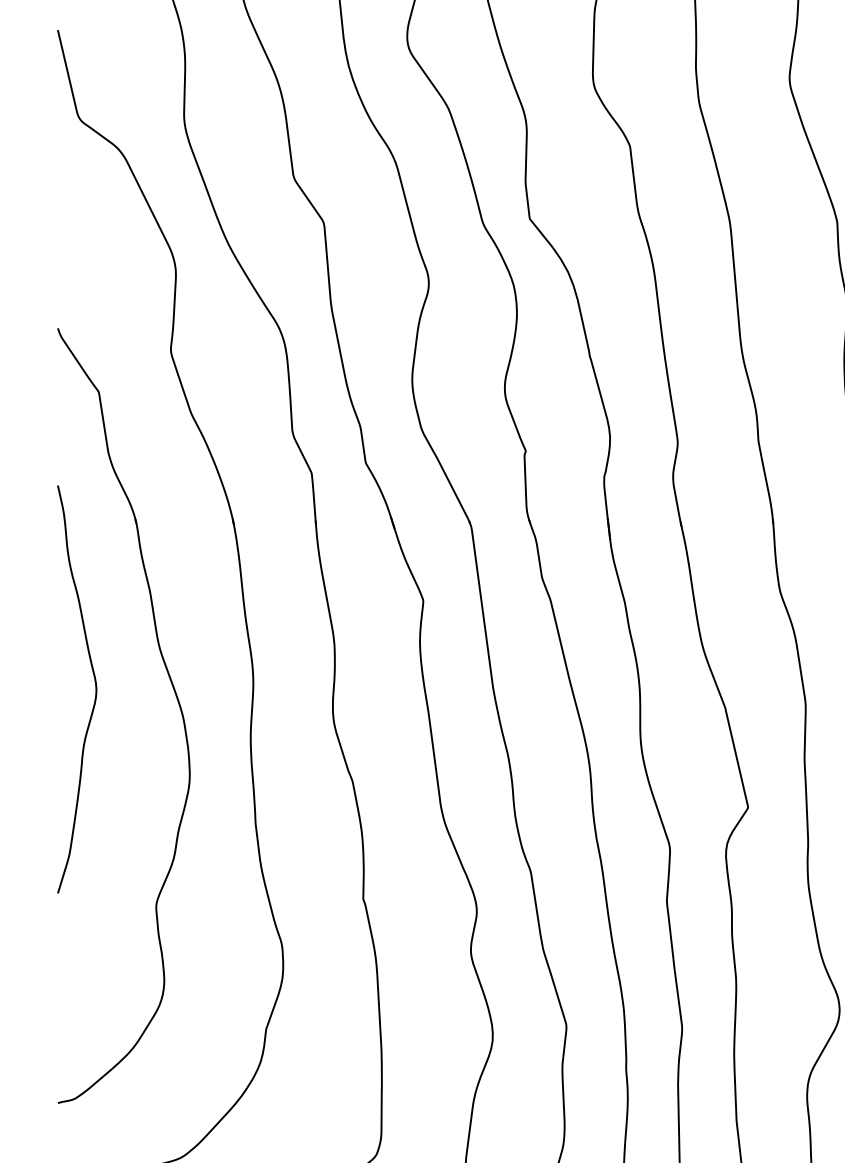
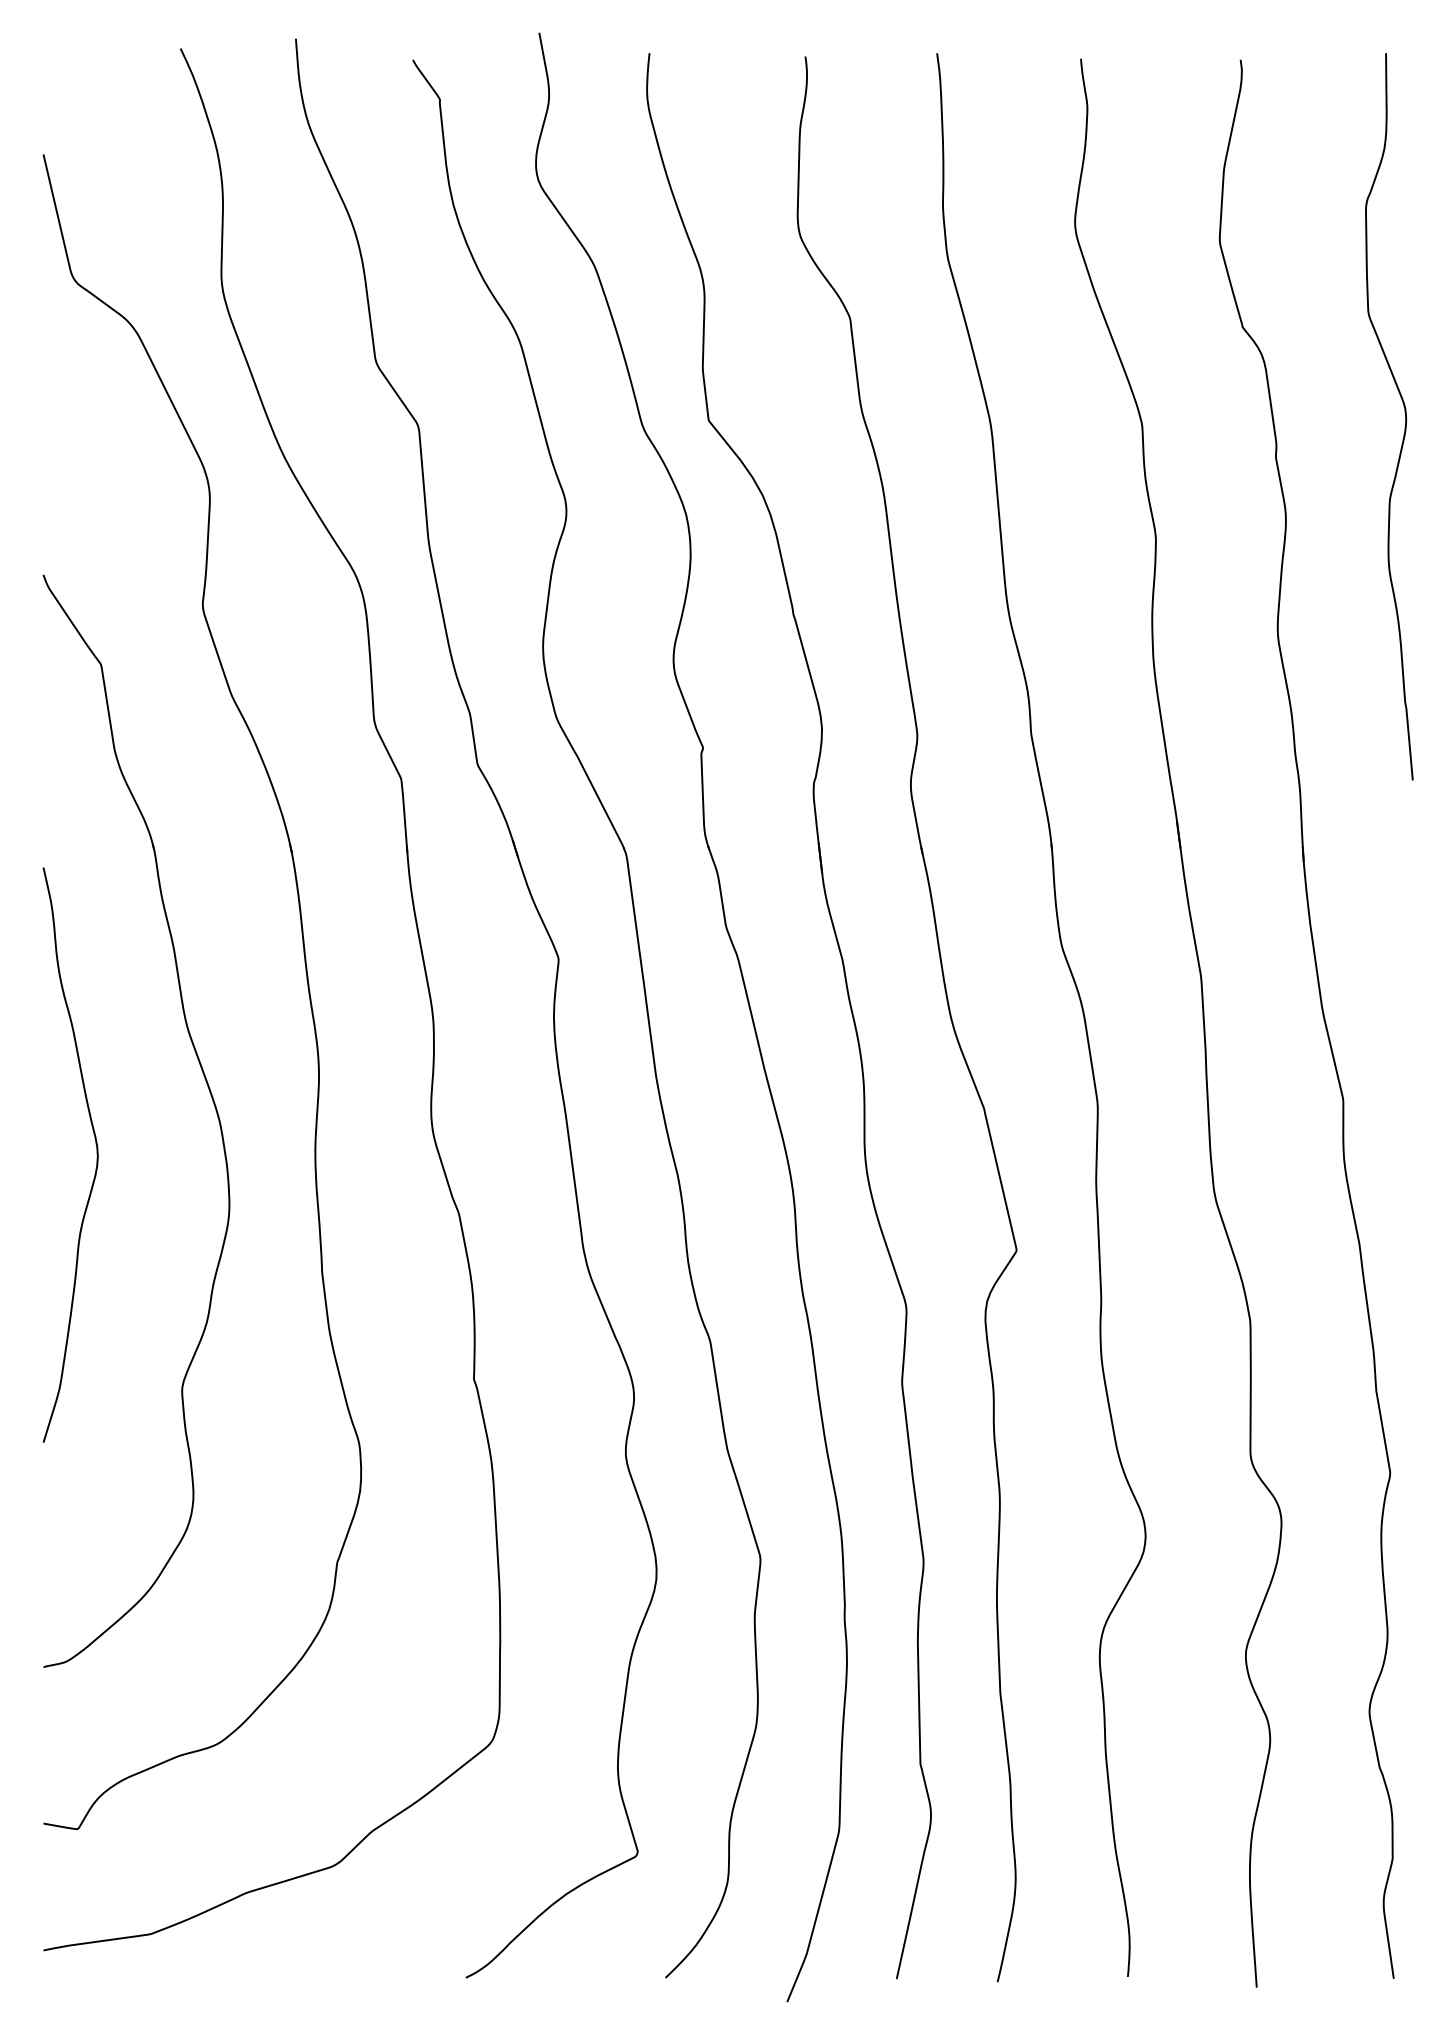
curve: (95, 689) -> (96, 1154), moved

